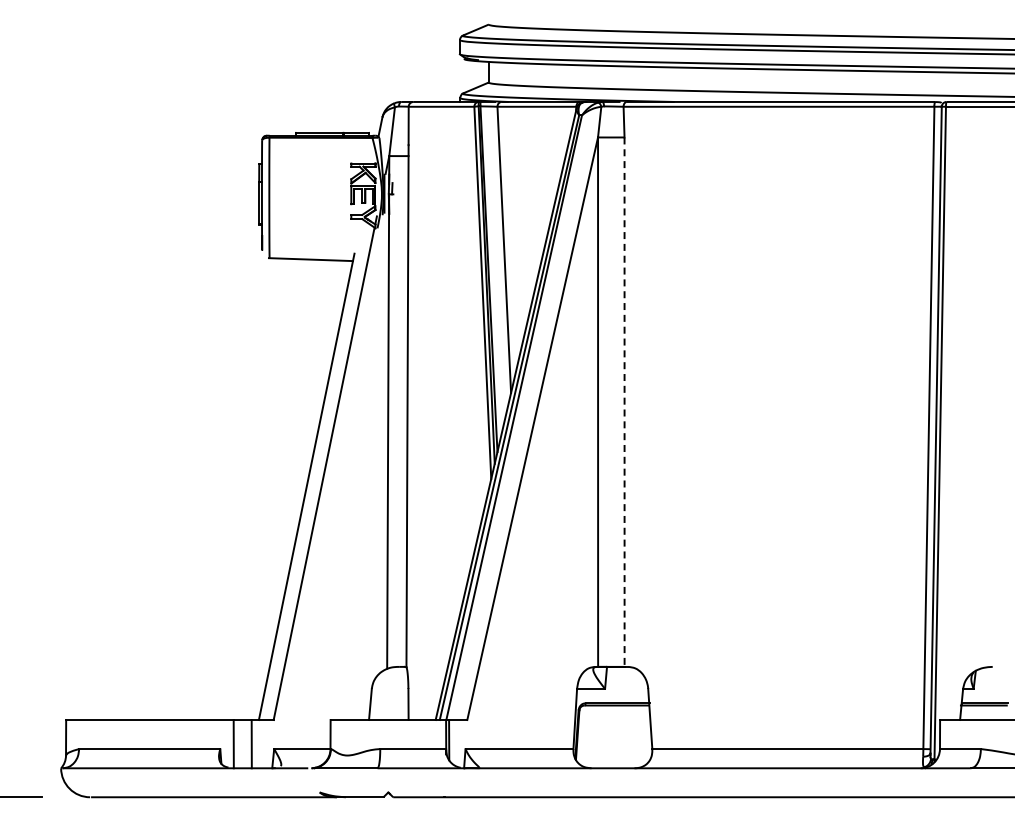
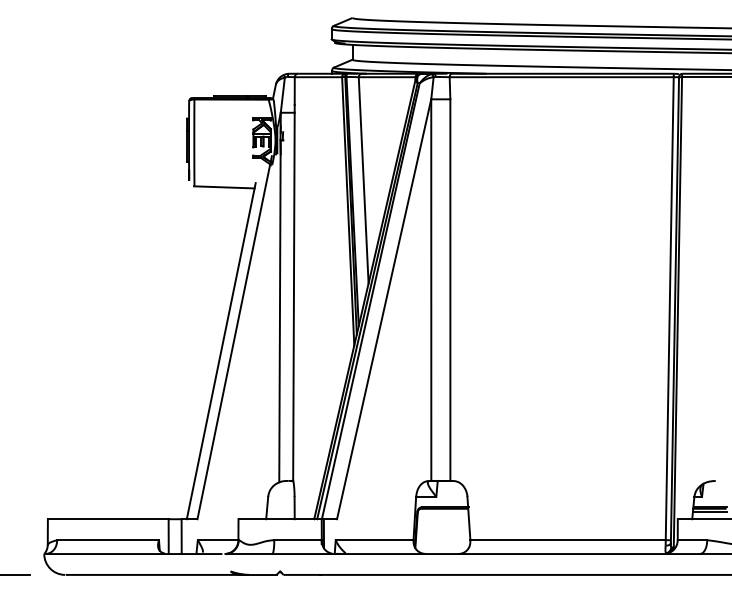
line: (624, 402) -> (450, 290), dashed -> solid
line: (983, 710) -> (709, 512), added

